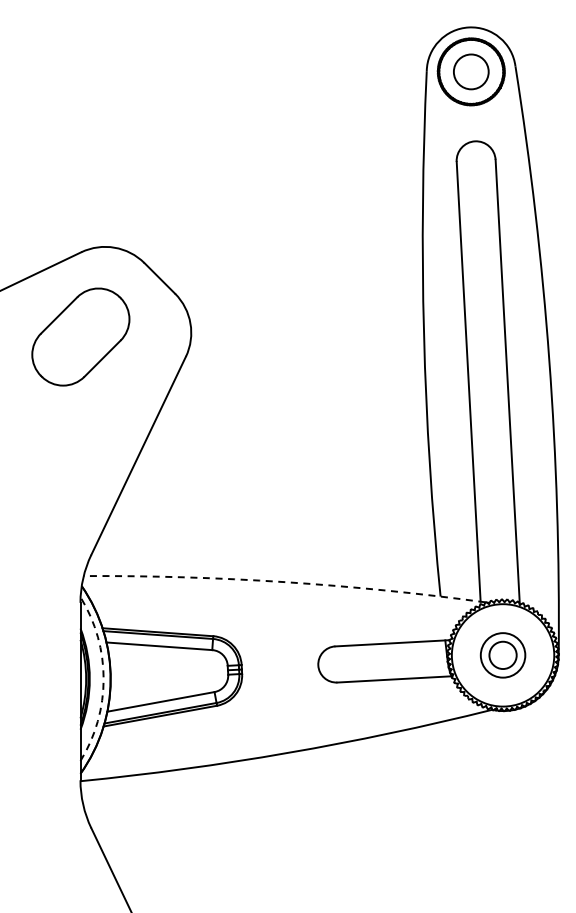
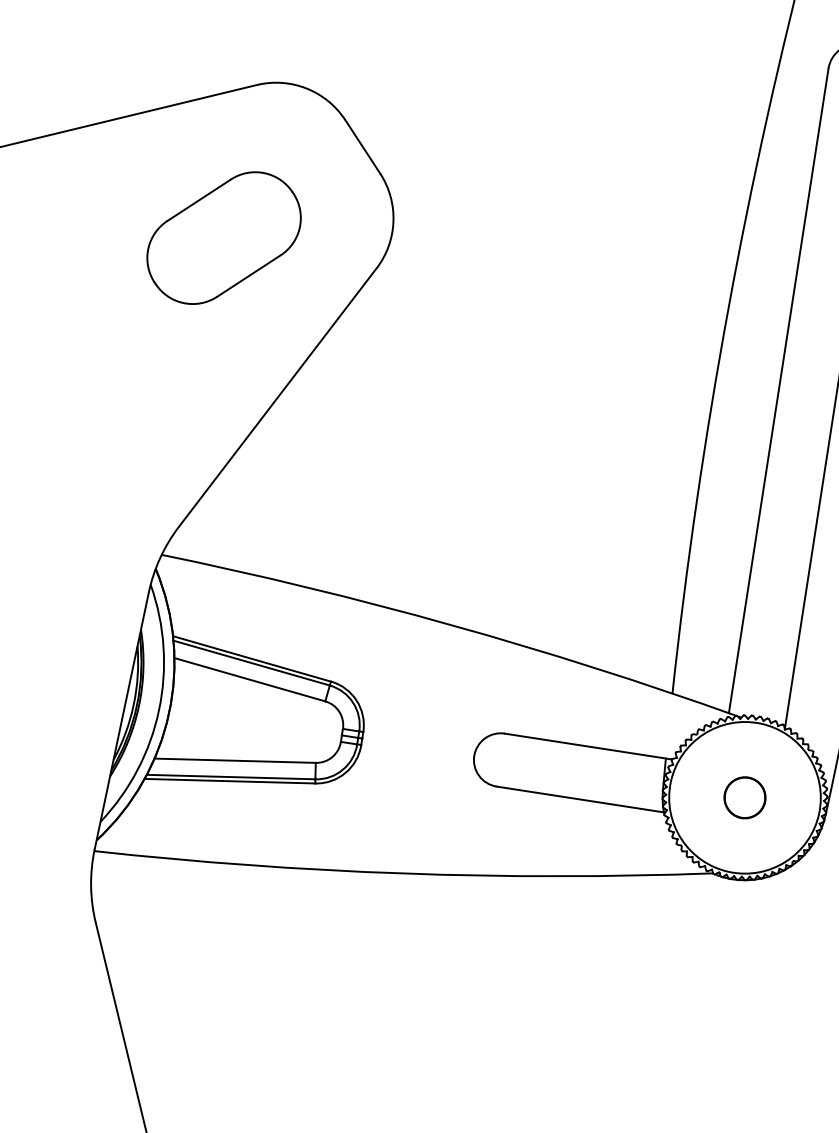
part: (80, 336) -> (223, 237), moved
arc: (284, 582) -> (450, 625), dashed -> solid
circle: (502, 655) -> (744, 797), size x0.62
arc: (103, 679) -> (158, 710), dashed -> solid

